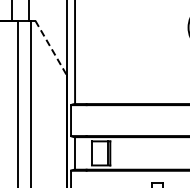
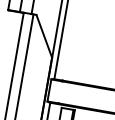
line: (51, 48) -> (44, 36), dashed -> solid

